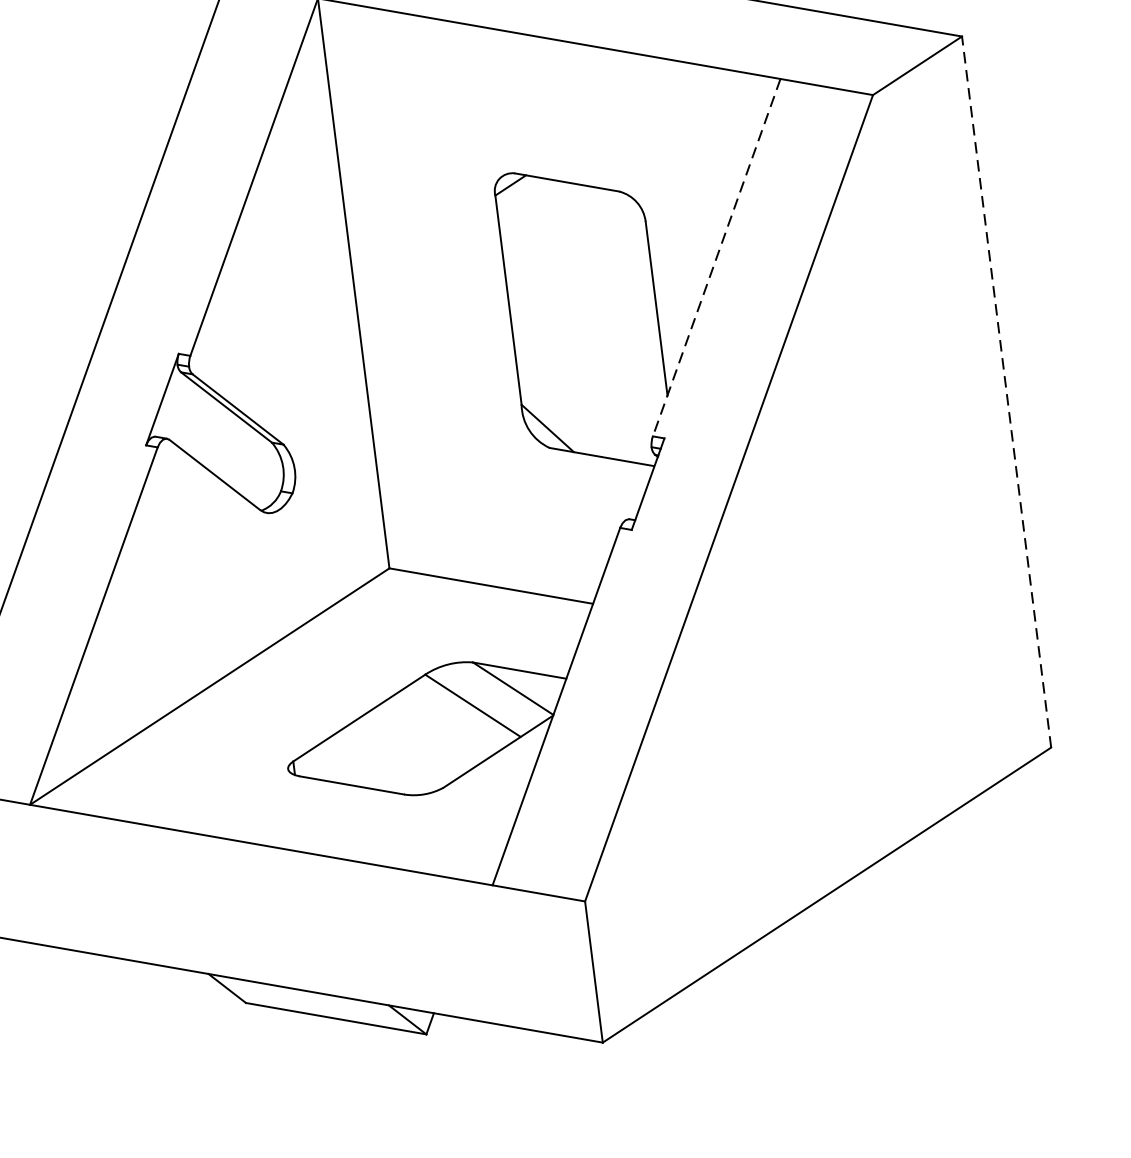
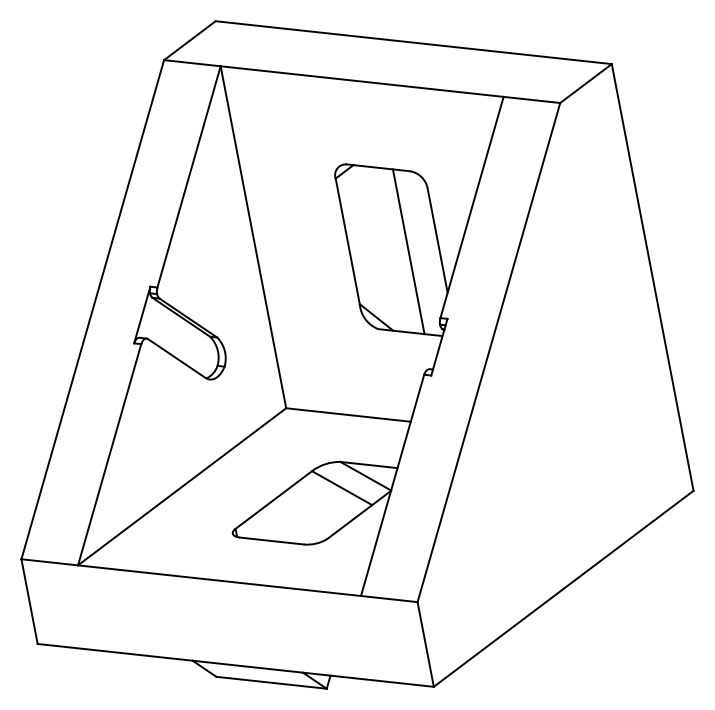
line: (715, 257) -> (471, 207), dashed -> solid
line: (607, 323) -> (408, 251), added
line: (1006, 390) -> (652, 276), dashed -> solid

